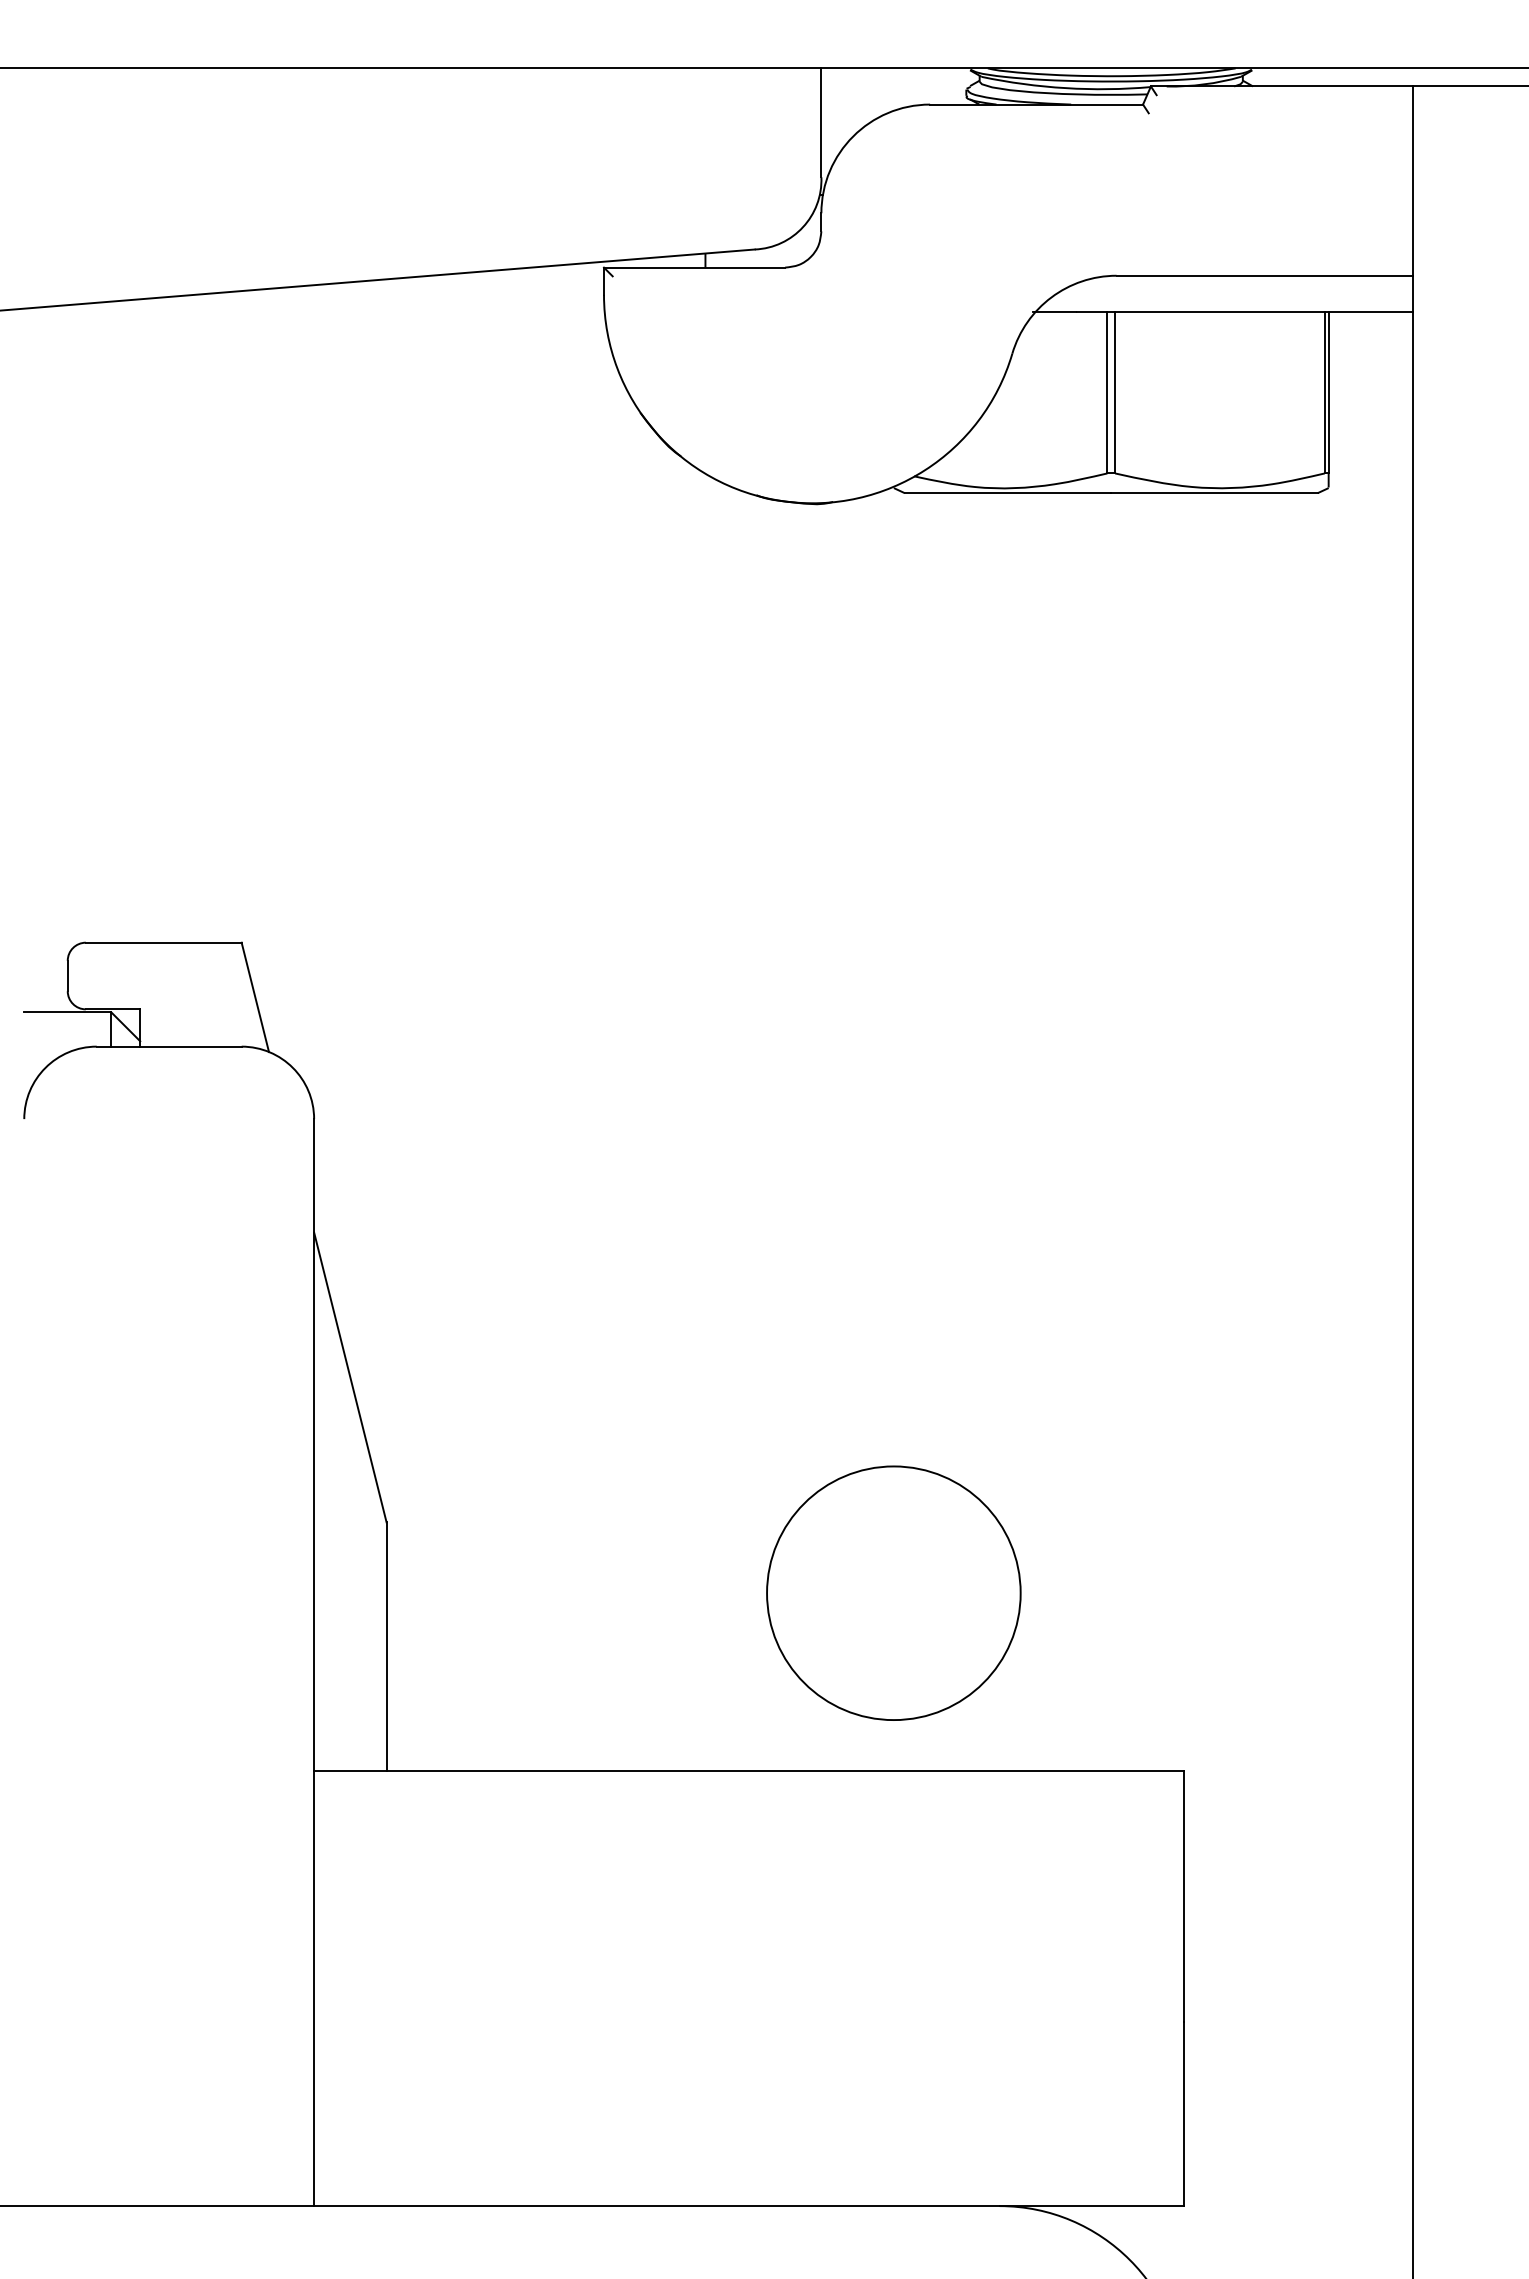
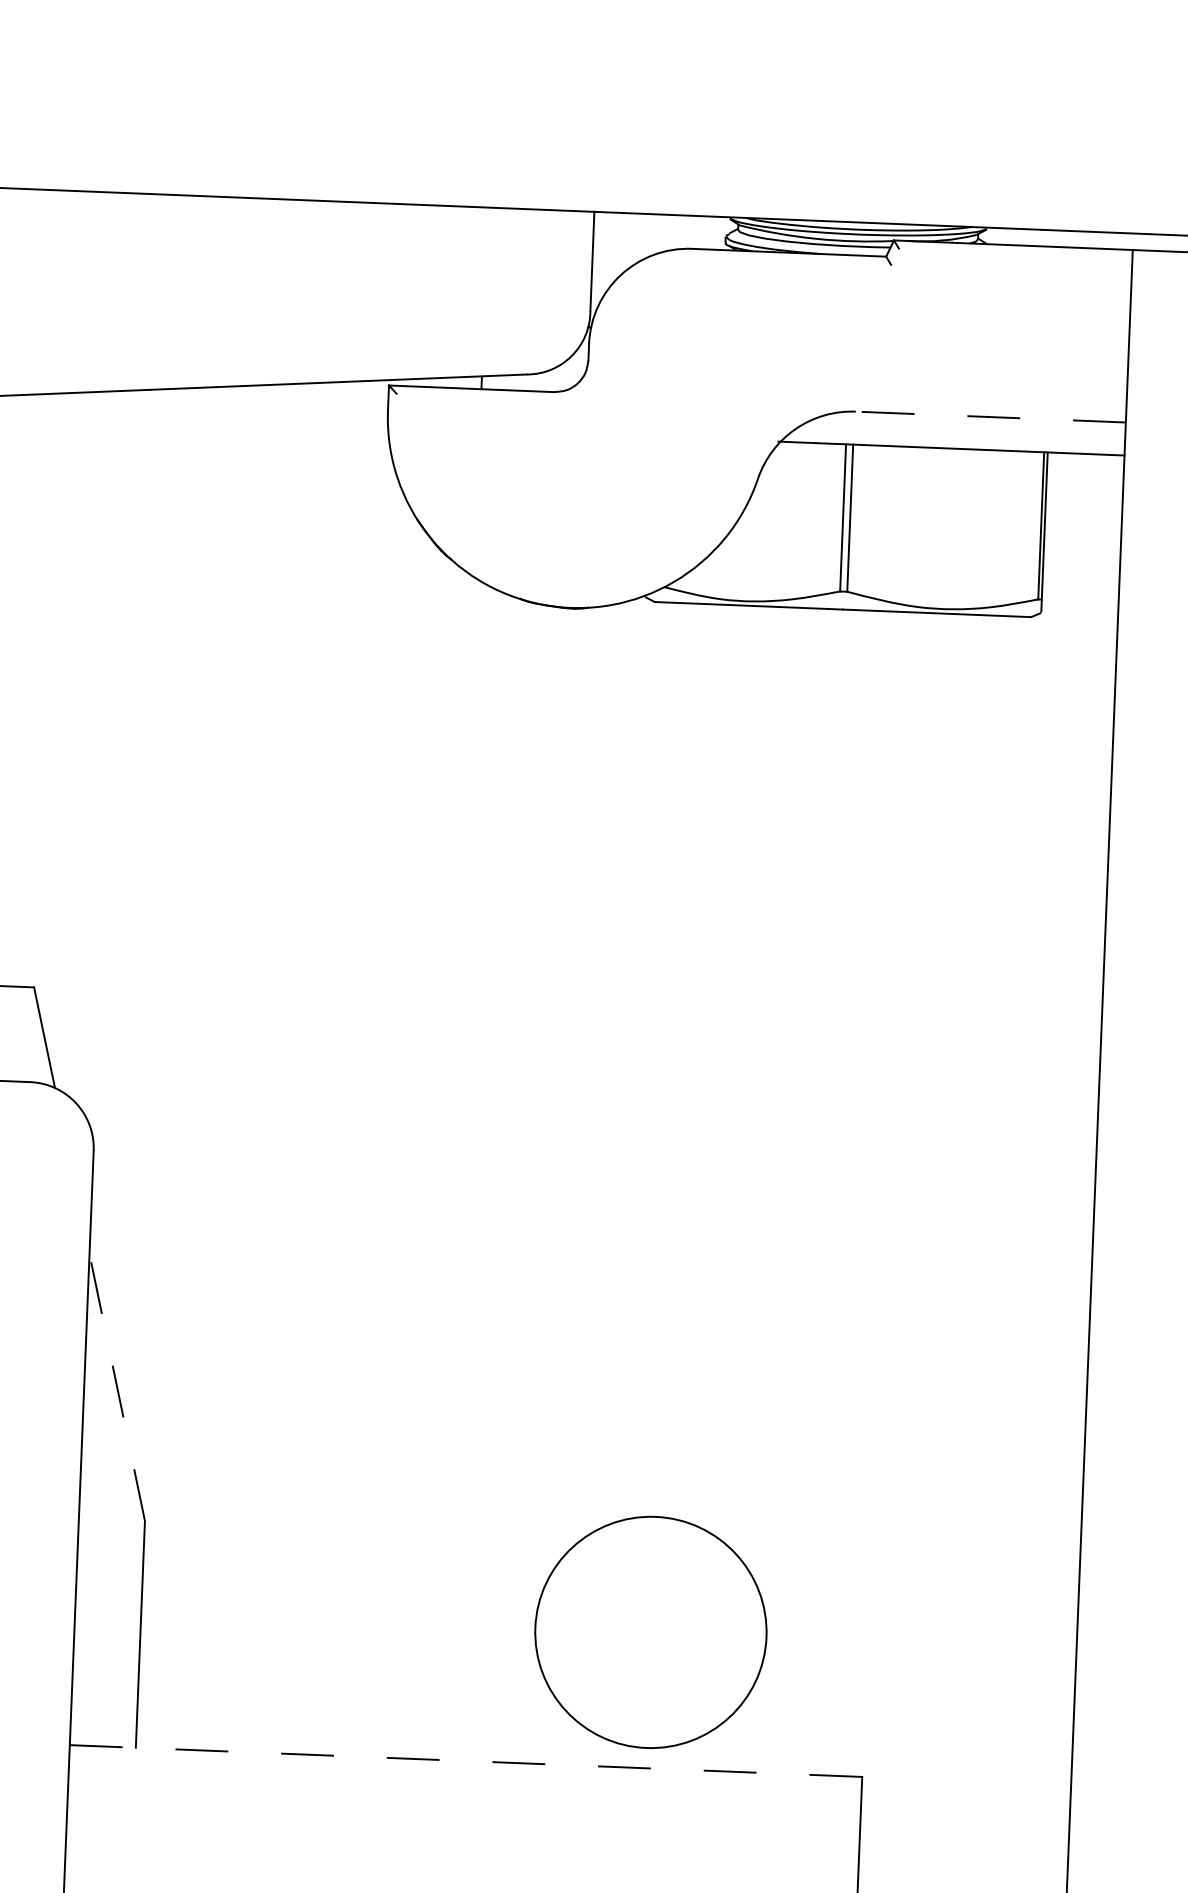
line: (1264, 275) -> (990, 416), solid -> dashed
line: (350, 1377) -> (117, 1387), solid -> dashed
circle: (893, 1592) -> (650, 1631), moved
line: (748, 1771) -> (465, 1761), solid -> dashed

